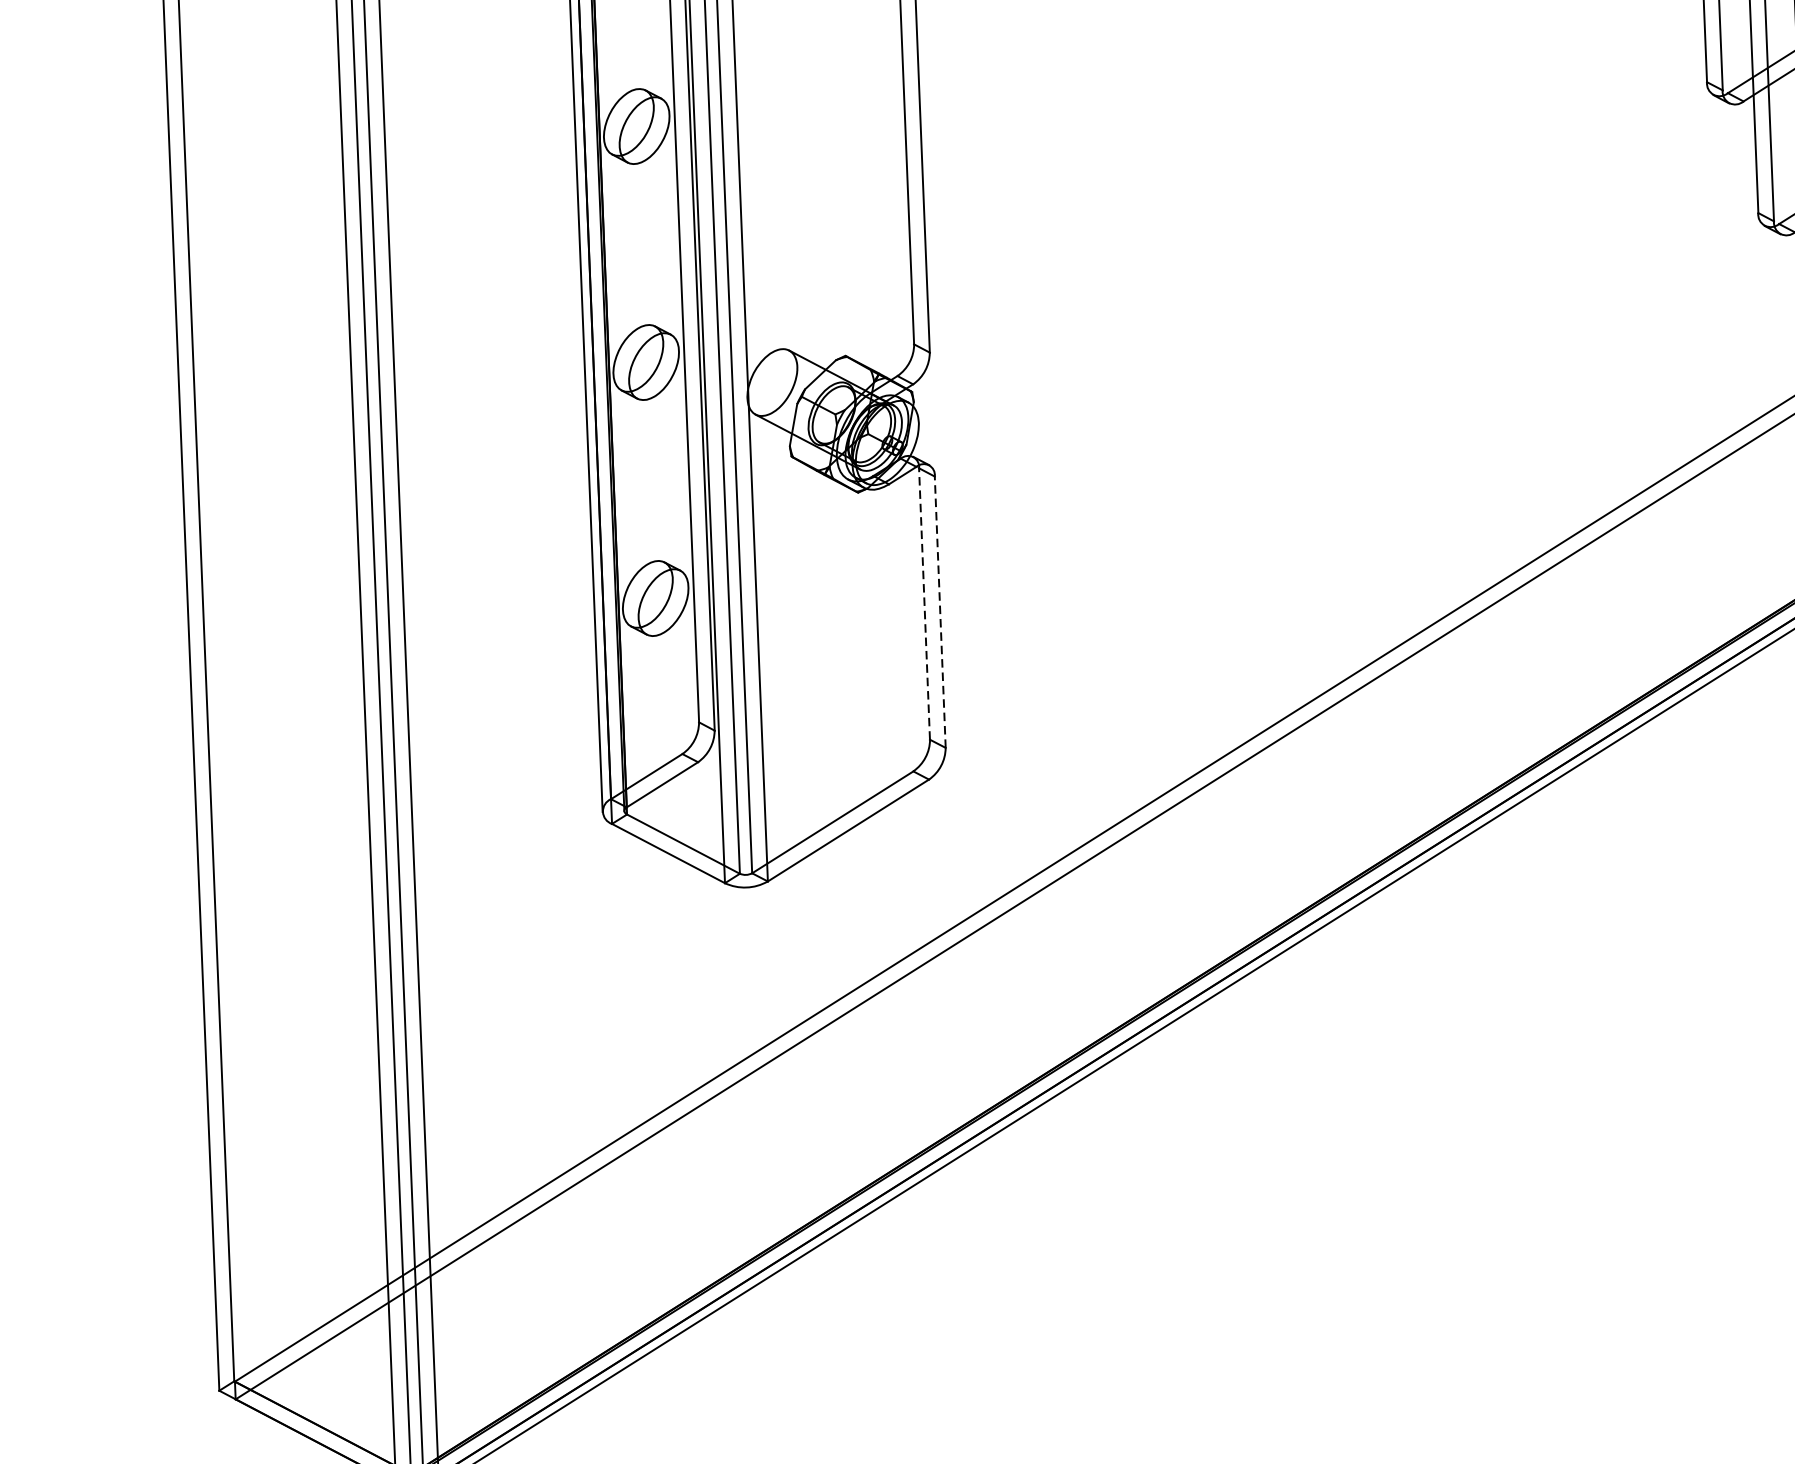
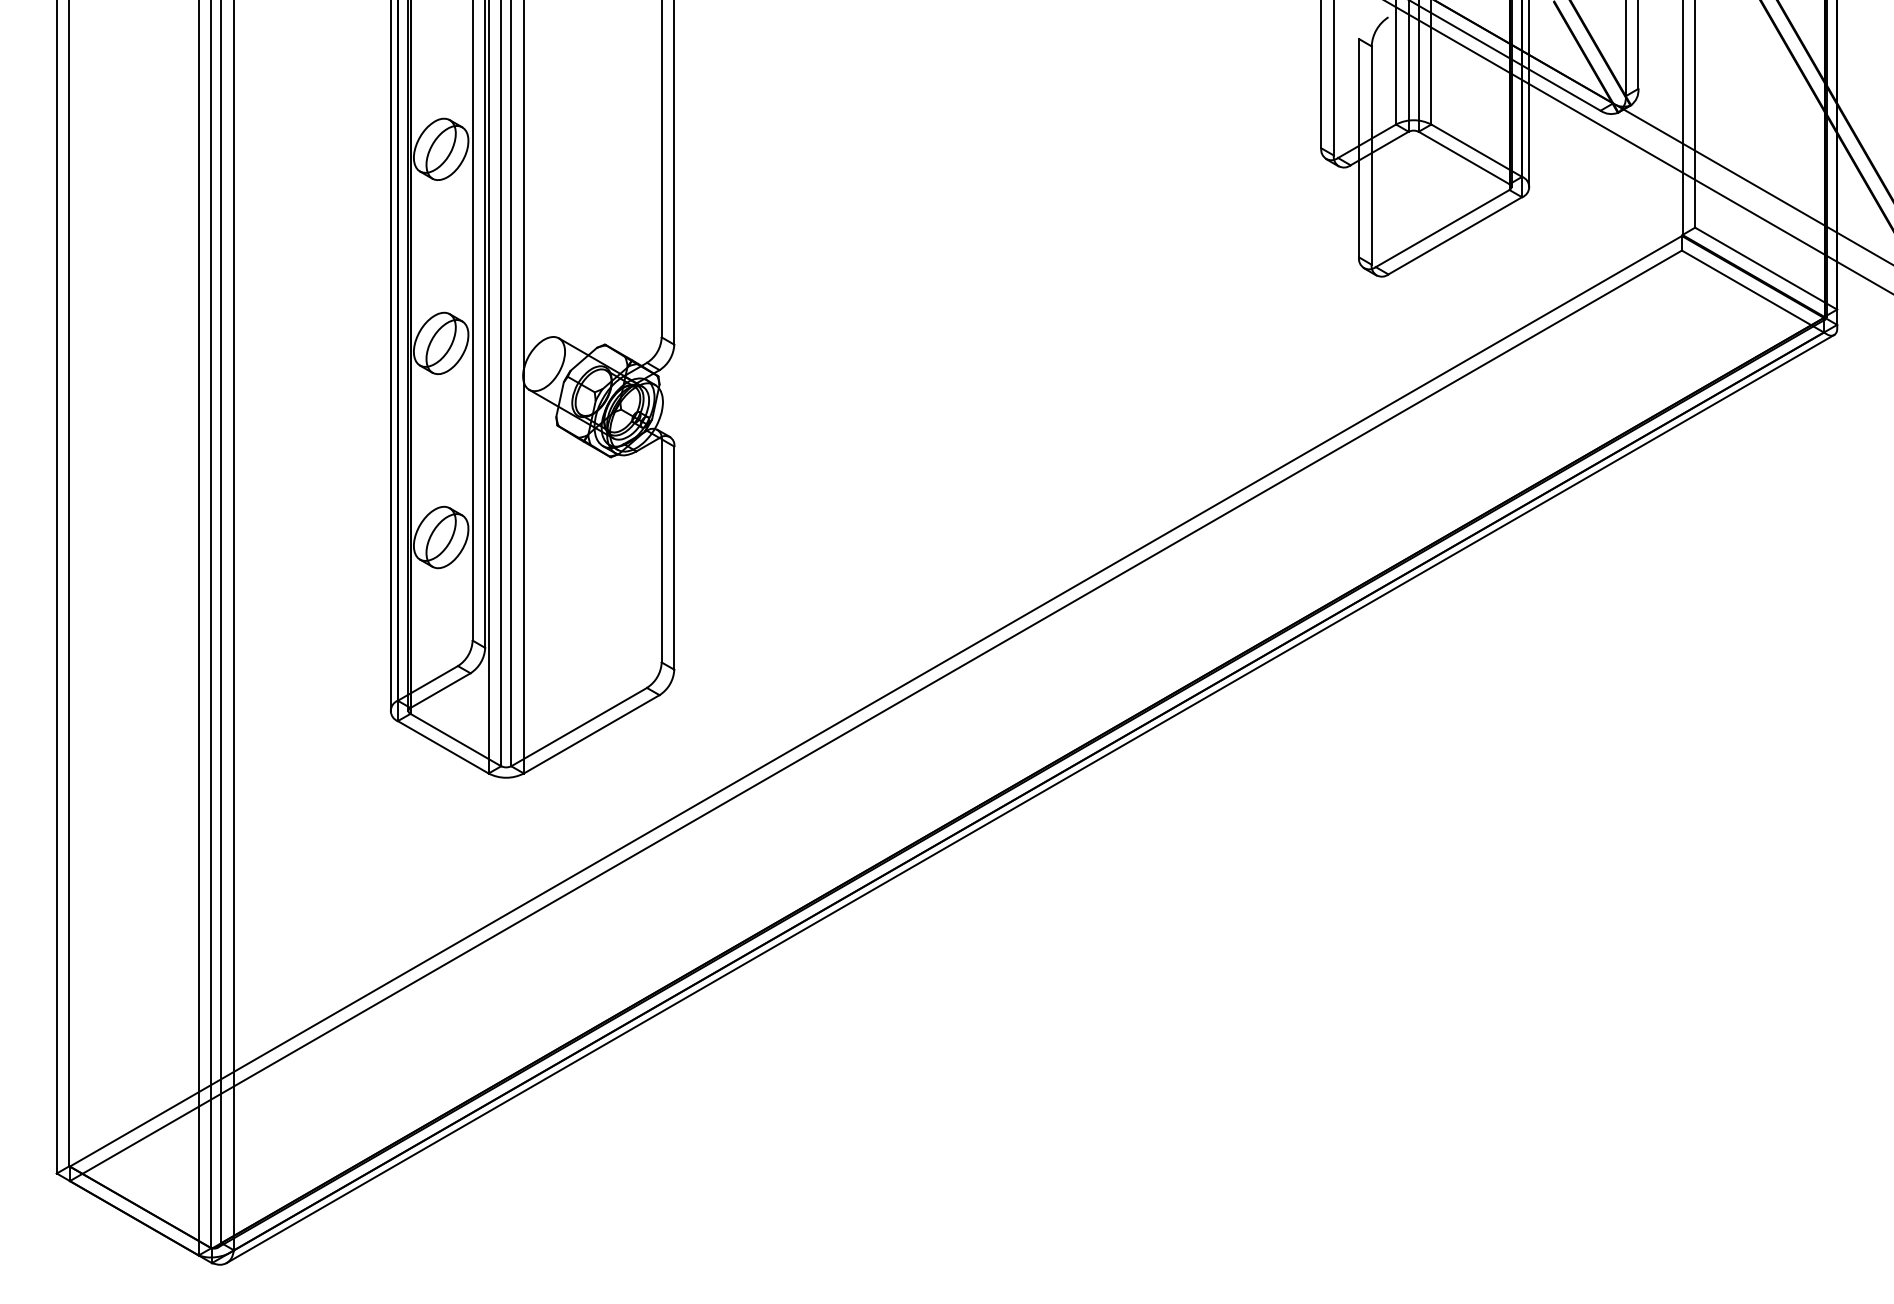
line: (924, 603) -> (661, 550), dashed -> solid
line: (940, 612) -> (674, 558), dashed -> solid

